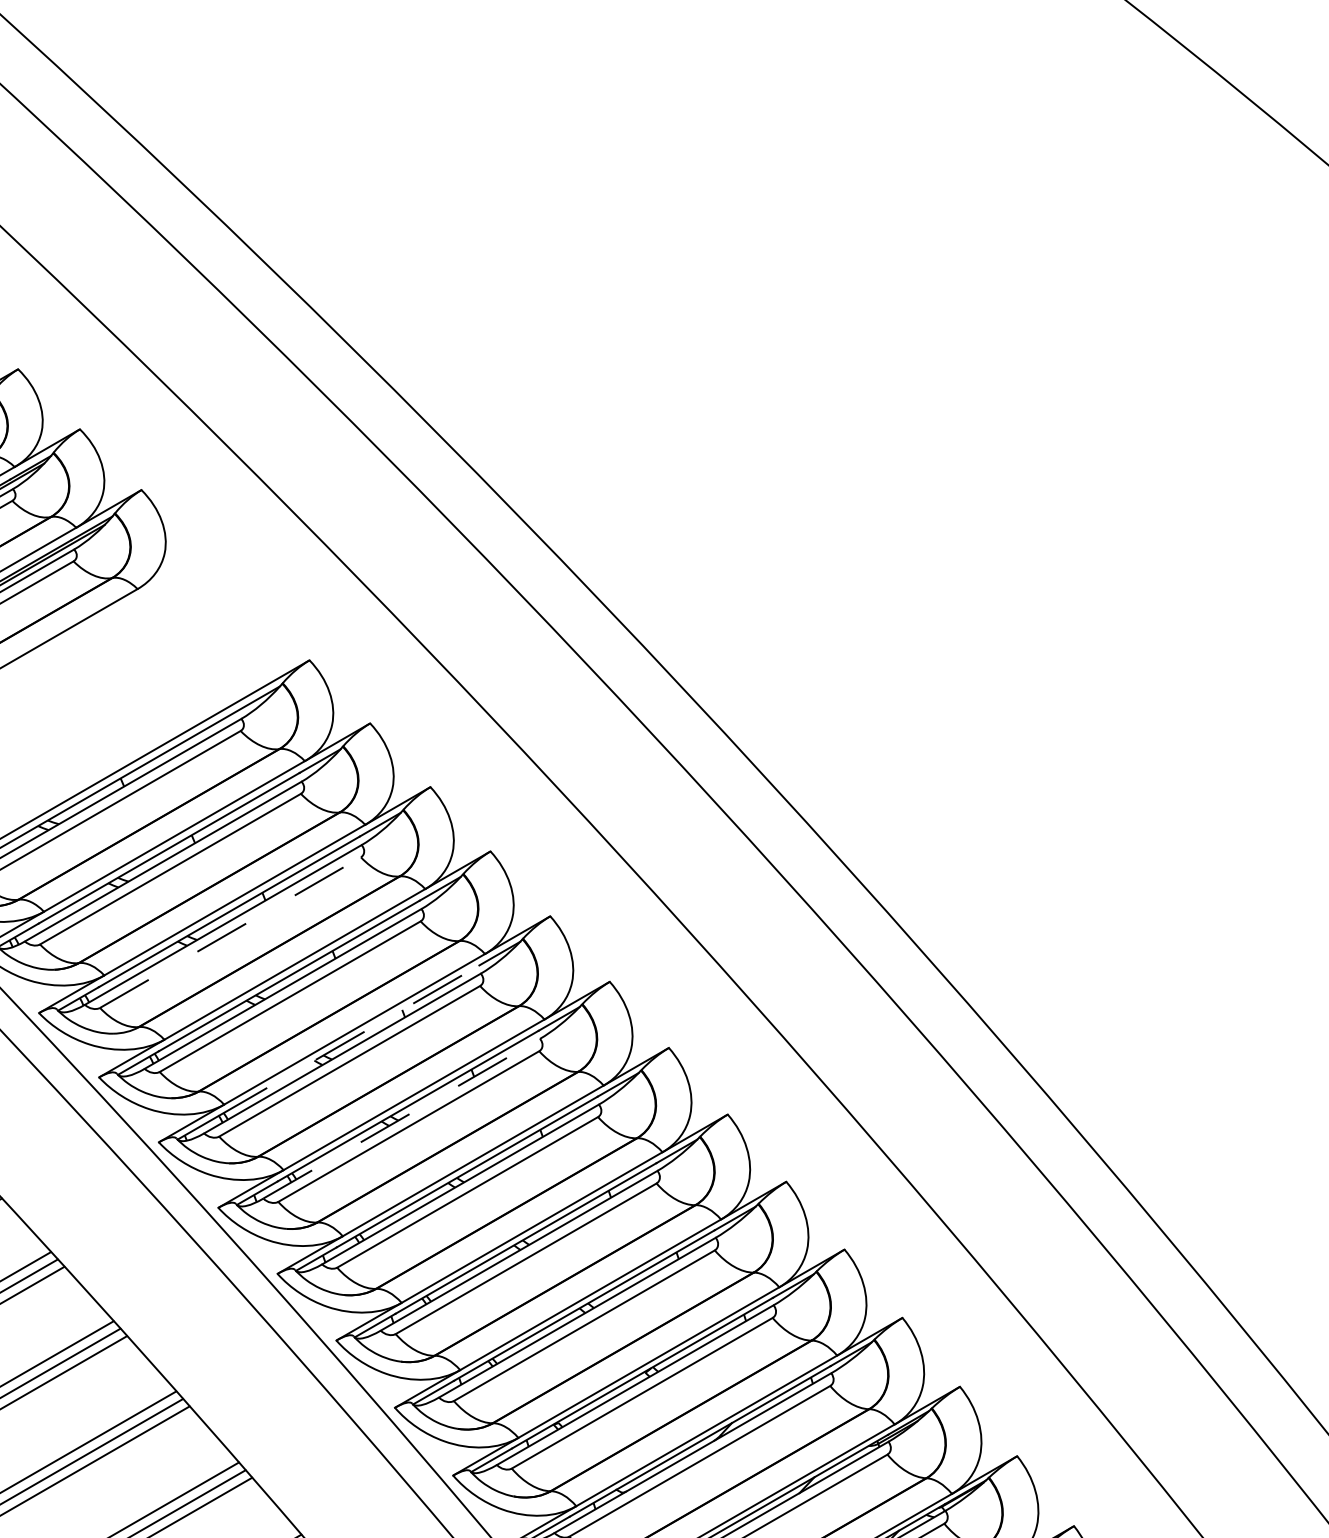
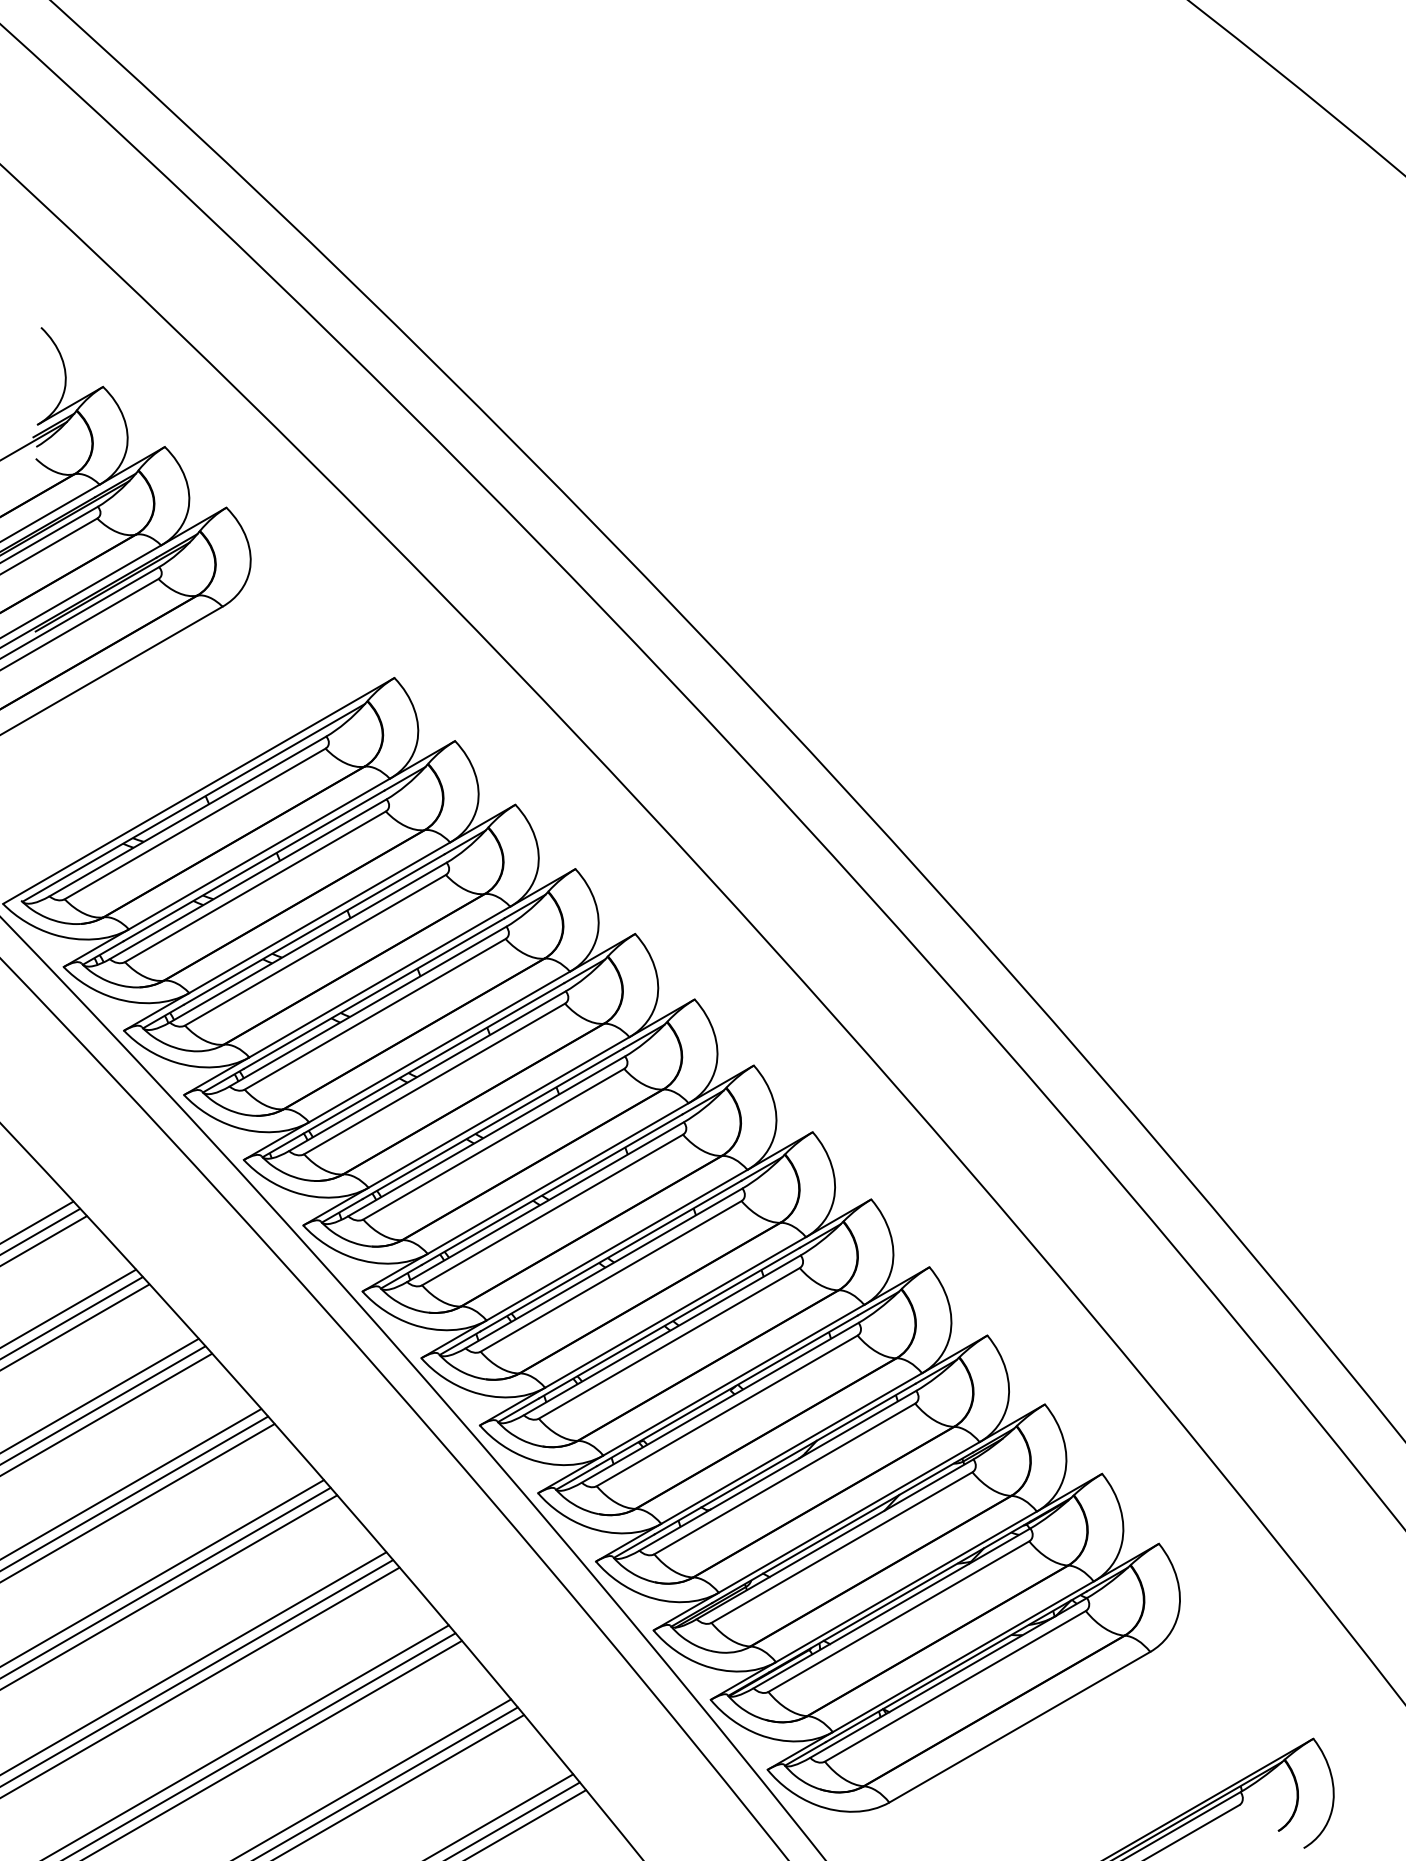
line: (230, 932) -> (315, 950), dashed -> solid
line: (348, 1040) -> (433, 1058), dashed -> solid
line: (401, 1118) -> (486, 1136), dashed -> solid

